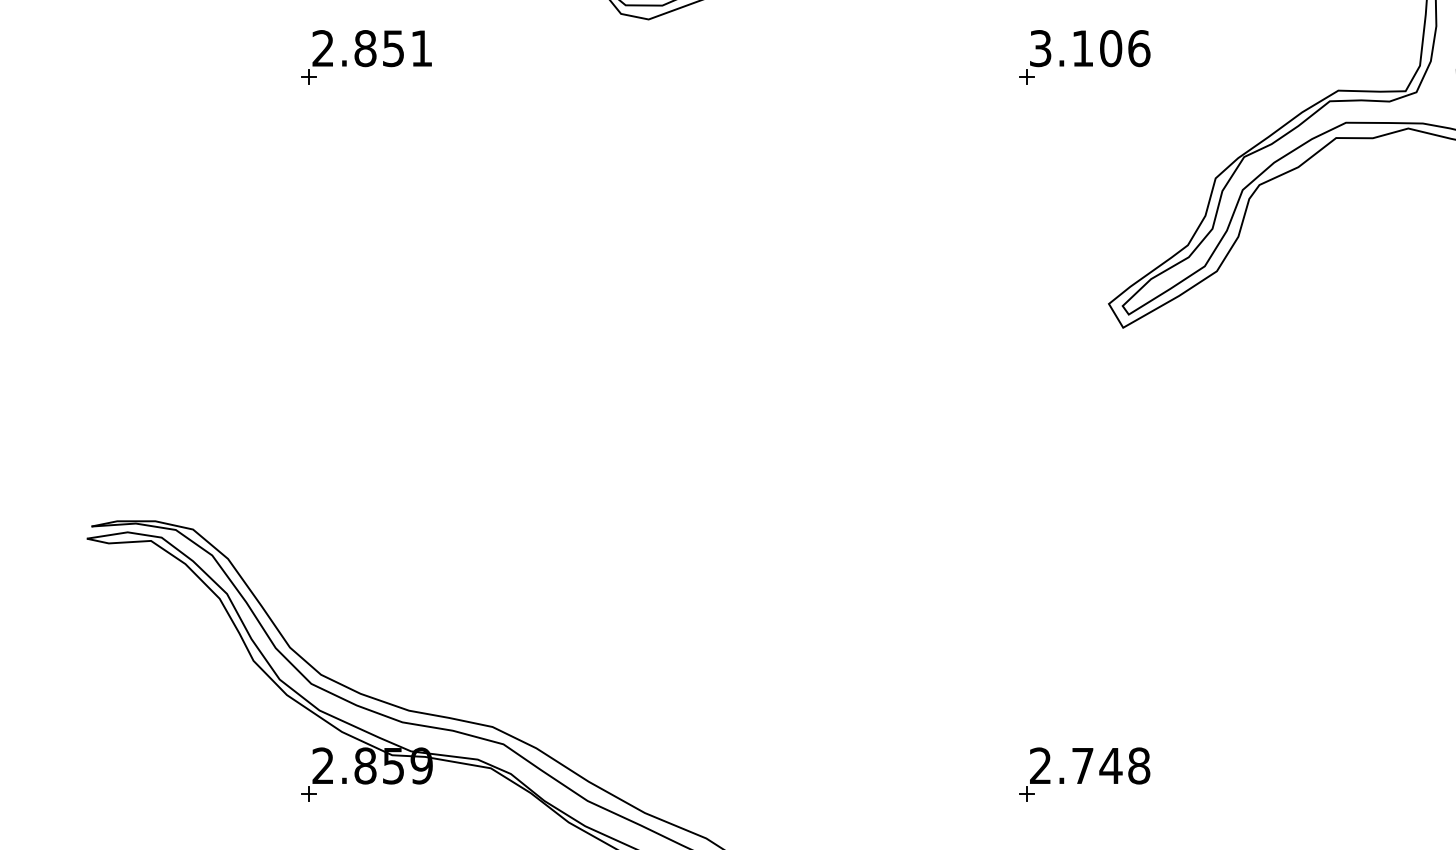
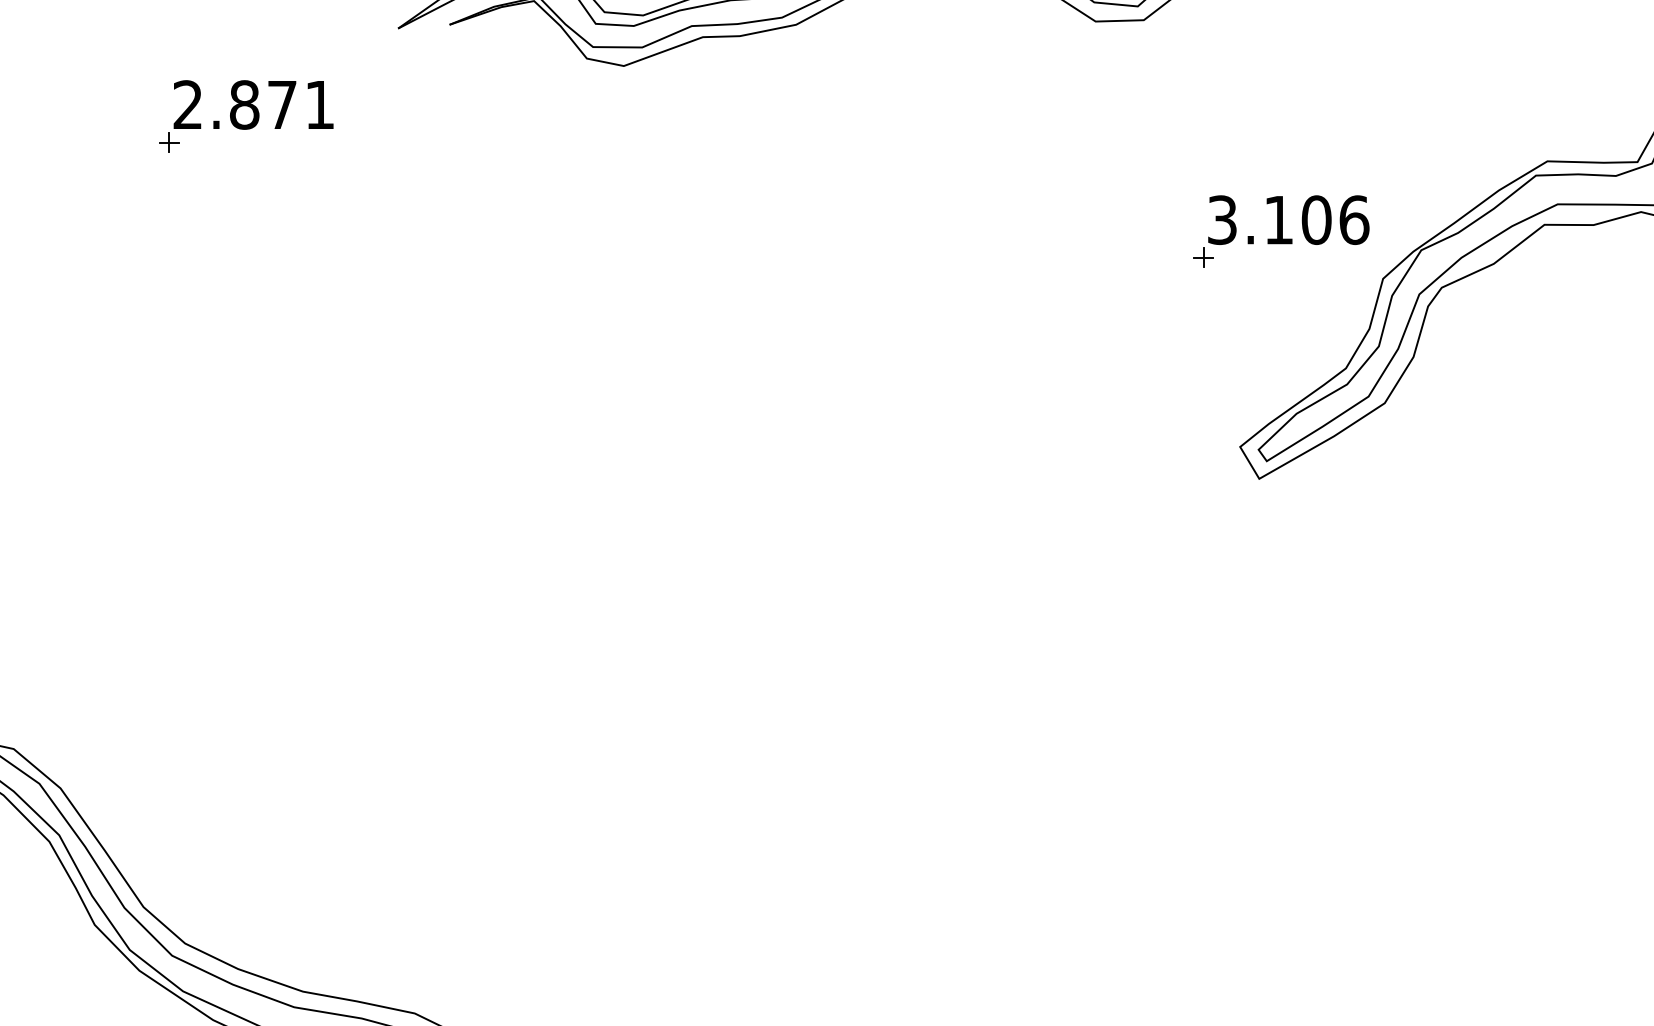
text: (393, 48) -> (282, 104), 2.851 -> 2.871
part: (1084, 57) -> (1281, 232), moved

